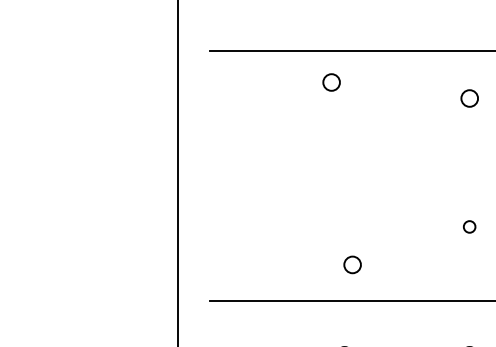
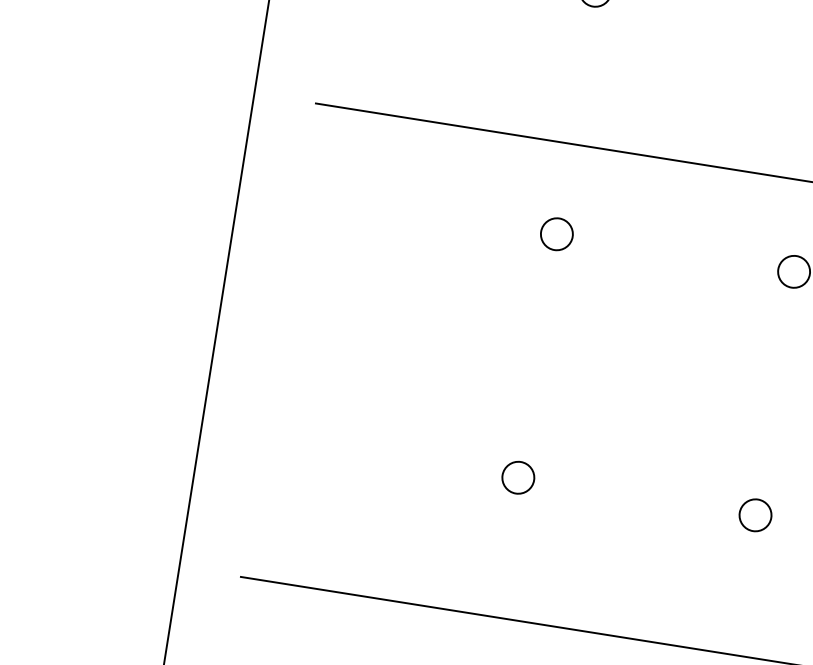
circle: (331, 82) -> (556, 234), moved
circle: (469, 226) -> (755, 514), size x1.43
circle: (352, 264) -> (518, 476), moved

